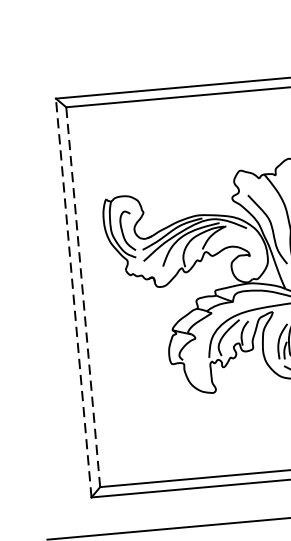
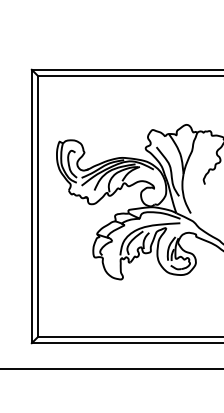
line: (83, 297) -> (38, 206), dashed -> solid
line: (73, 298) -> (31, 206), dashed -> solid

